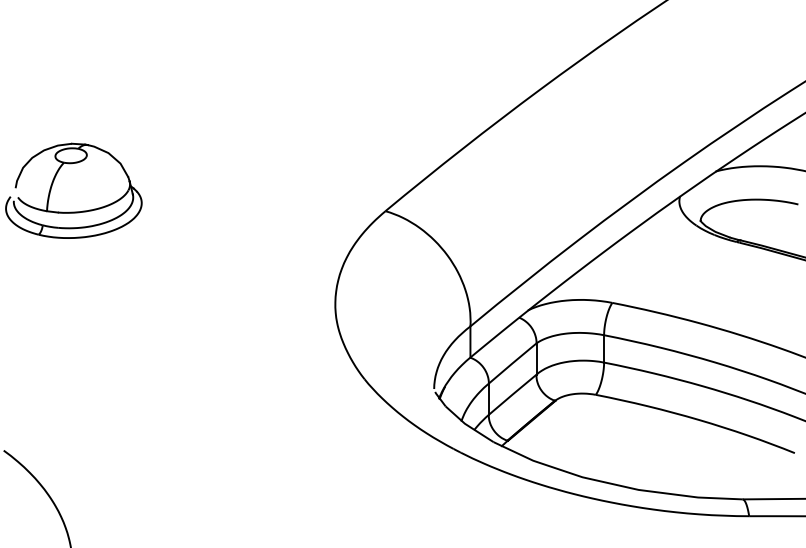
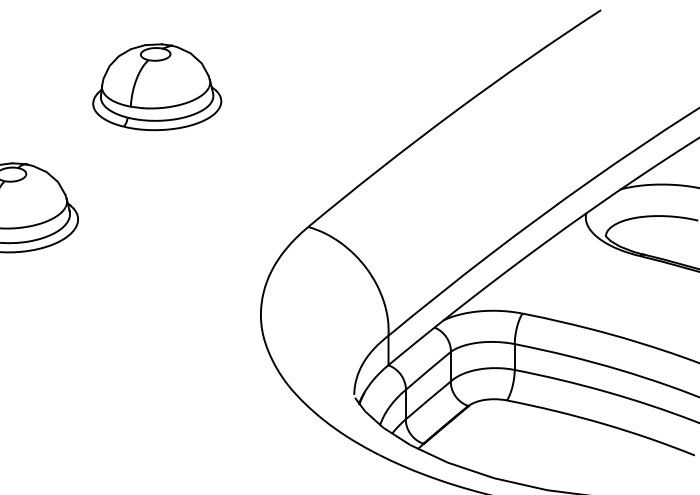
part: (225, 62) -> (157, 86), added

